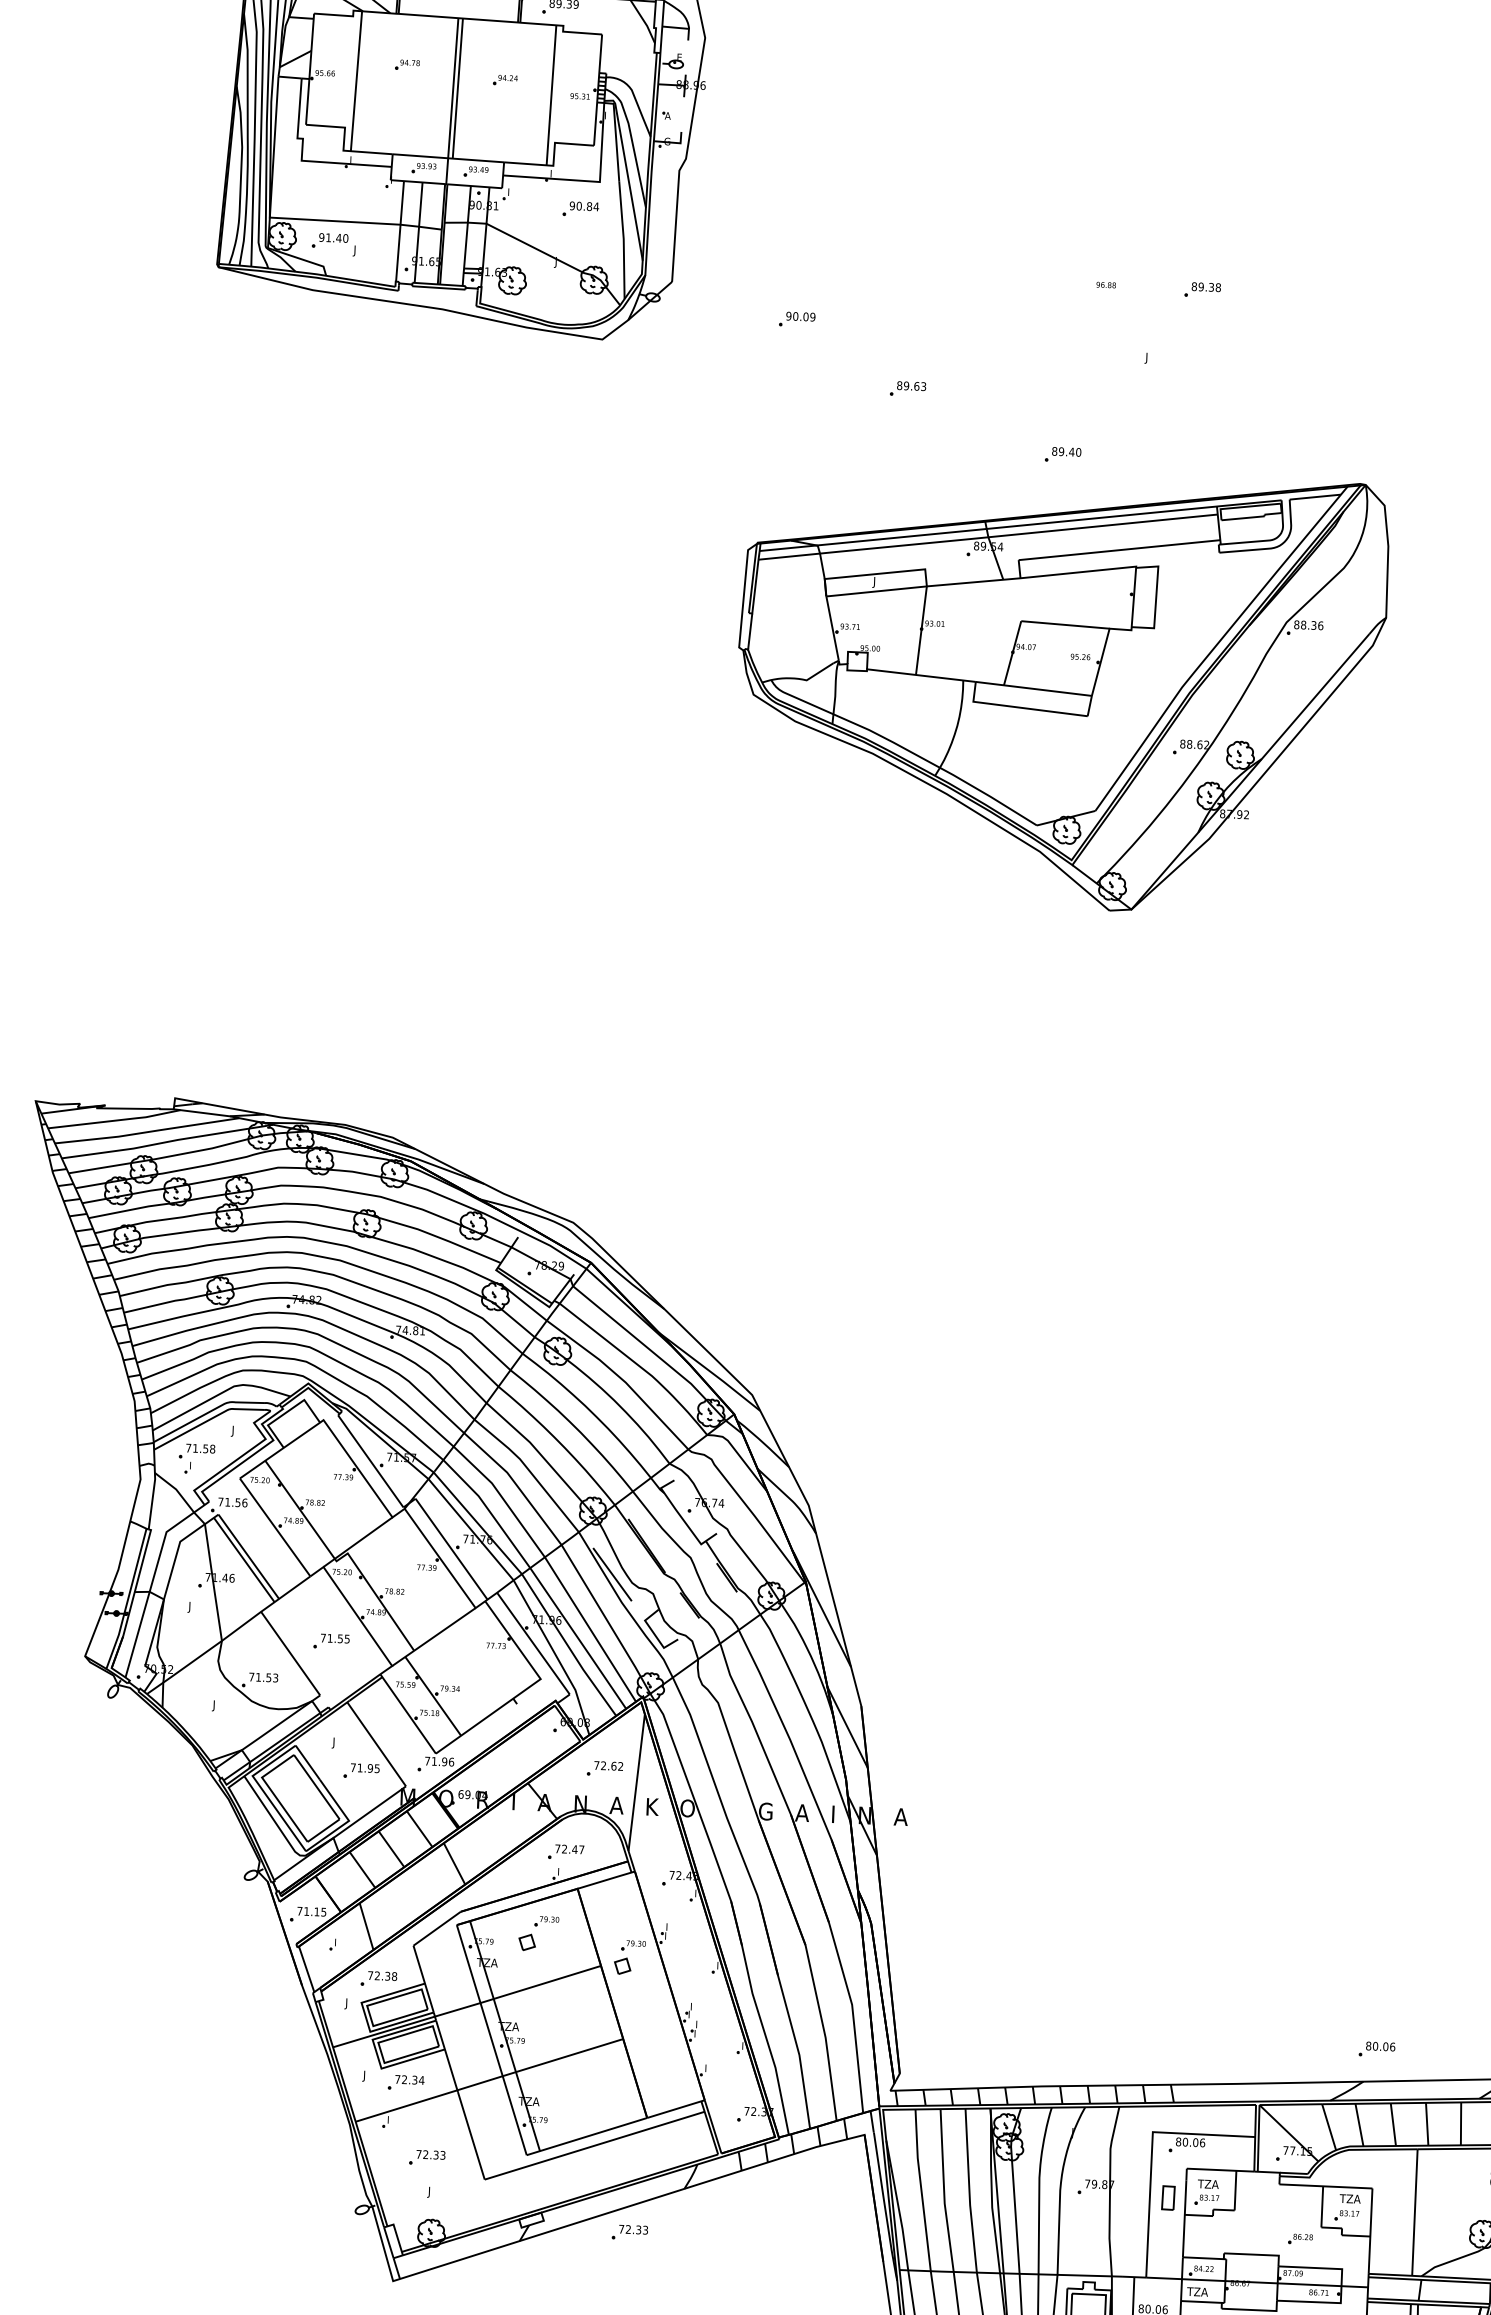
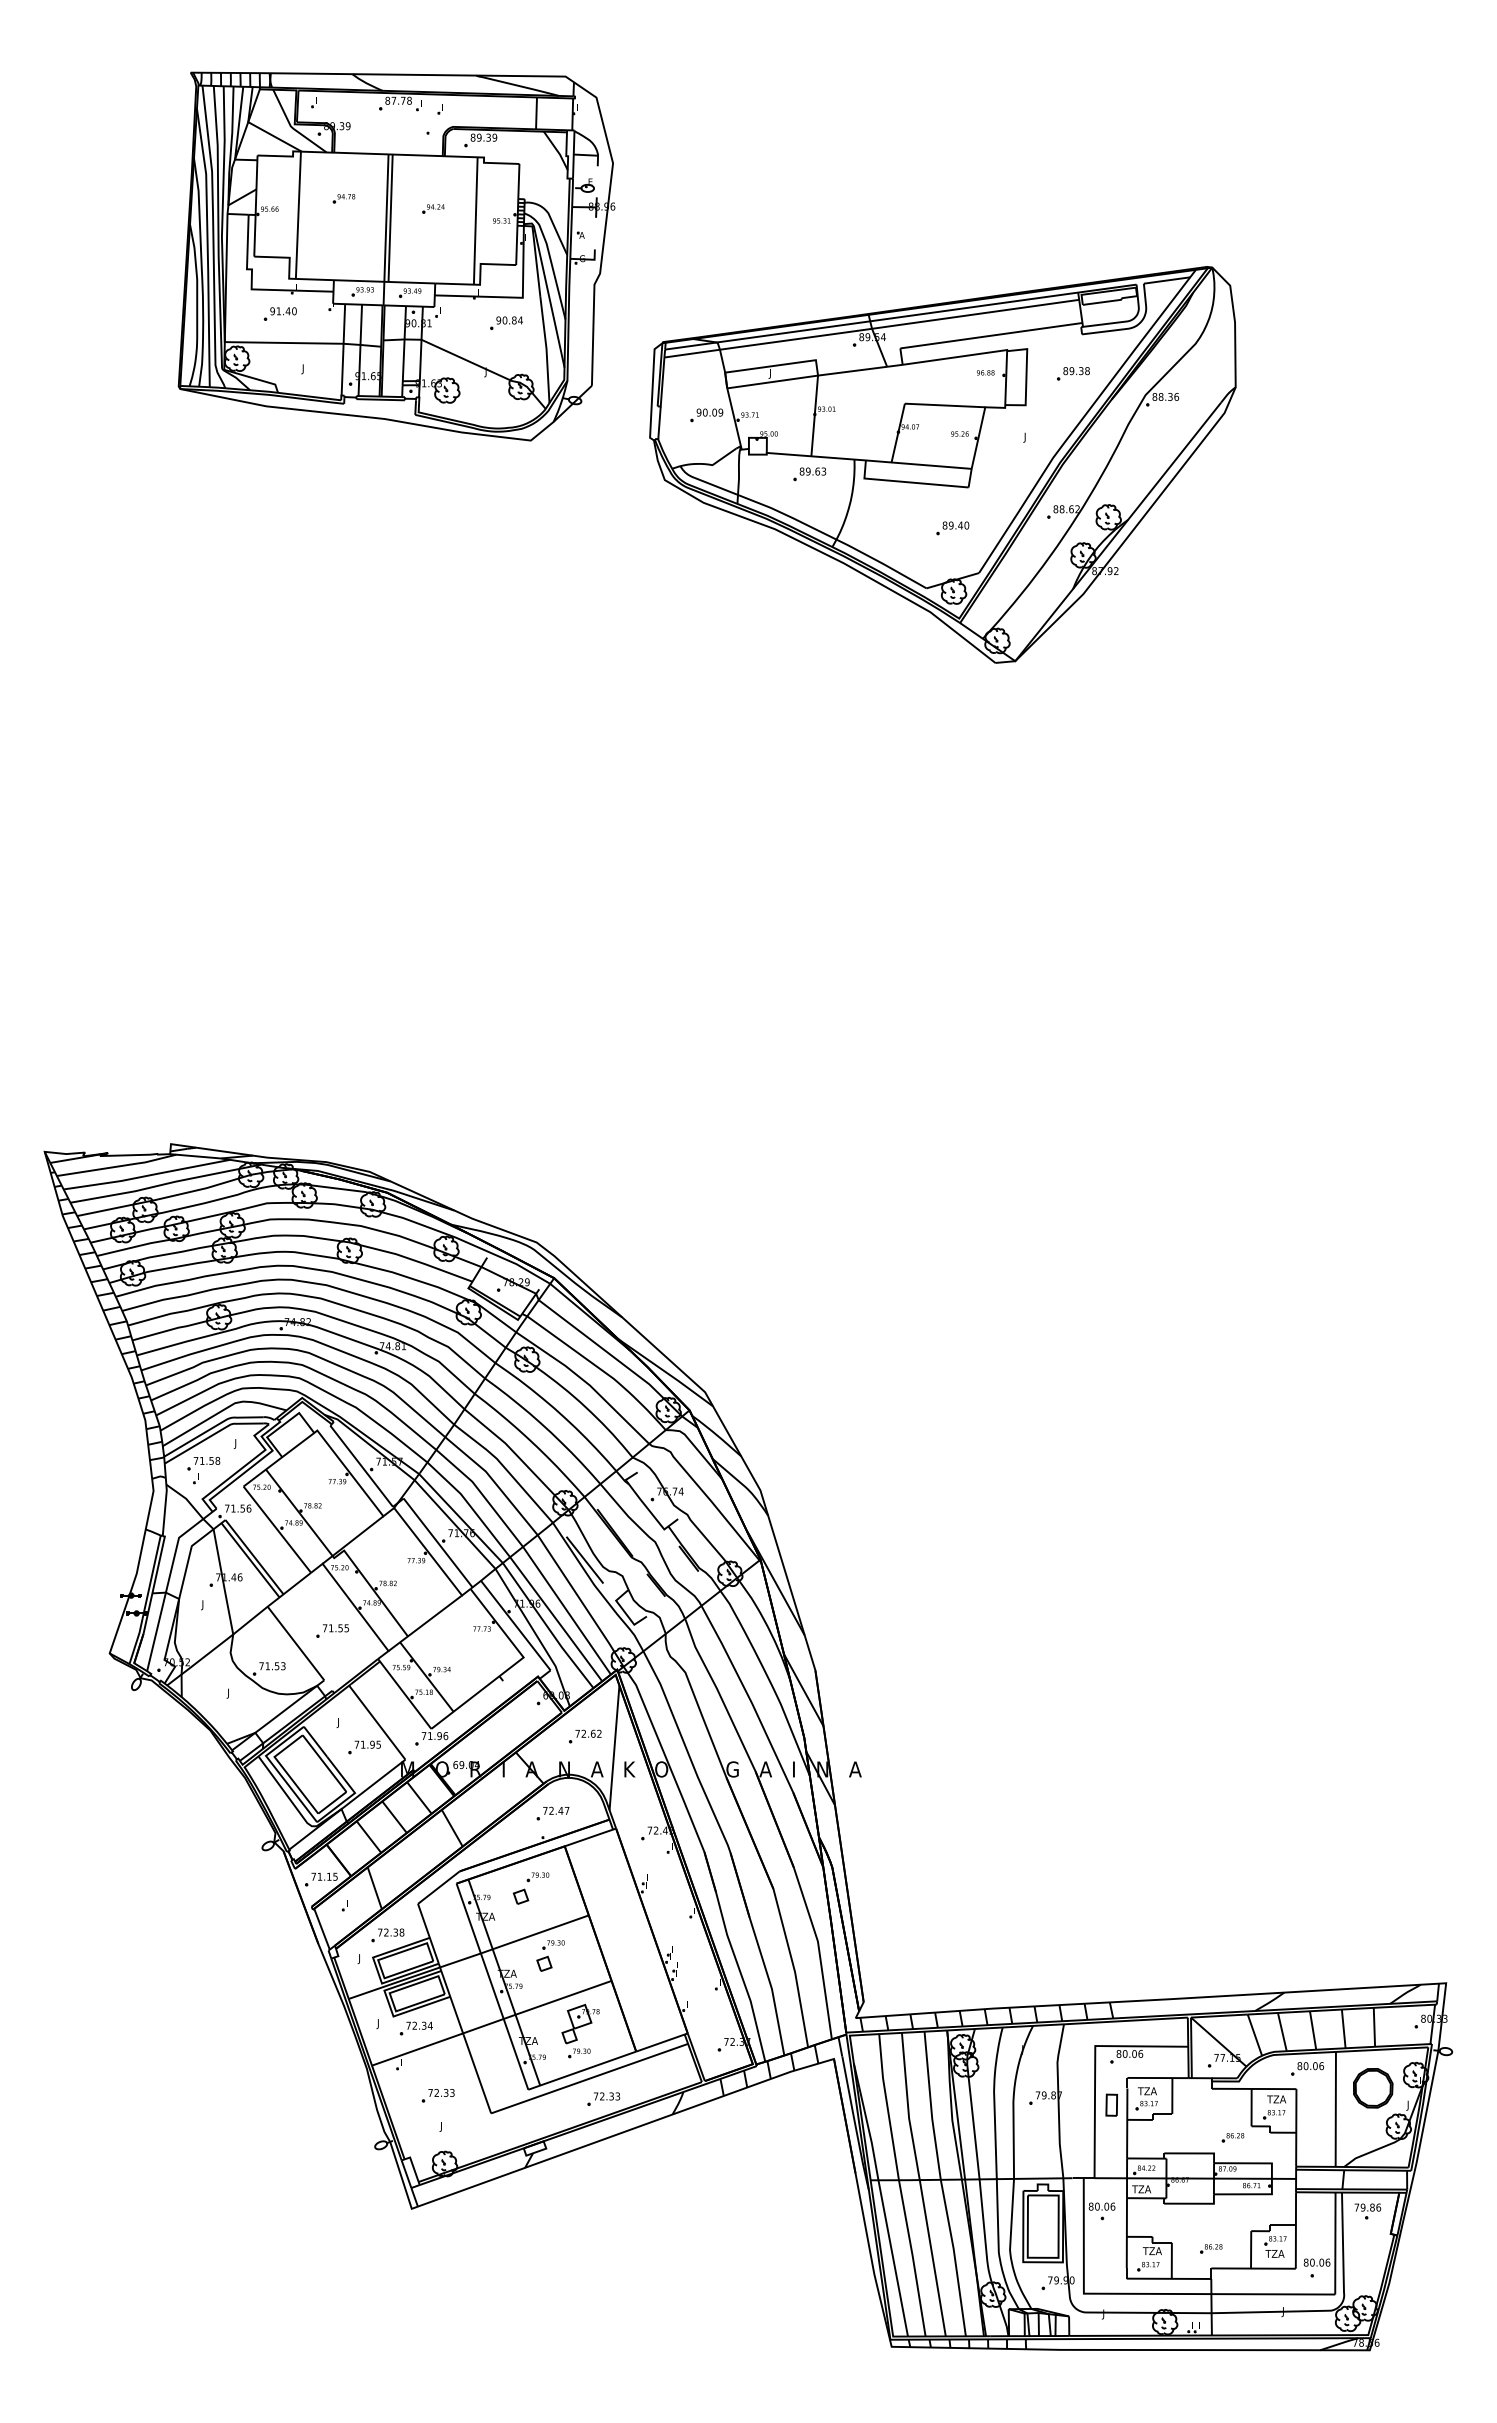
part: (329, 240) -> (279, 313), moved
part: (1059, 689) -> (942, 464), moved
part: (629, 1957) -> (550, 1955), moved
part: (1377, 2049) -> (1307, 2068), moved
part: (586, 2092) -> (580, 2030), added
part: (1457, 2191) -> (1373, 2088), added
part: (629, 2231) -> (603, 2098), moved

